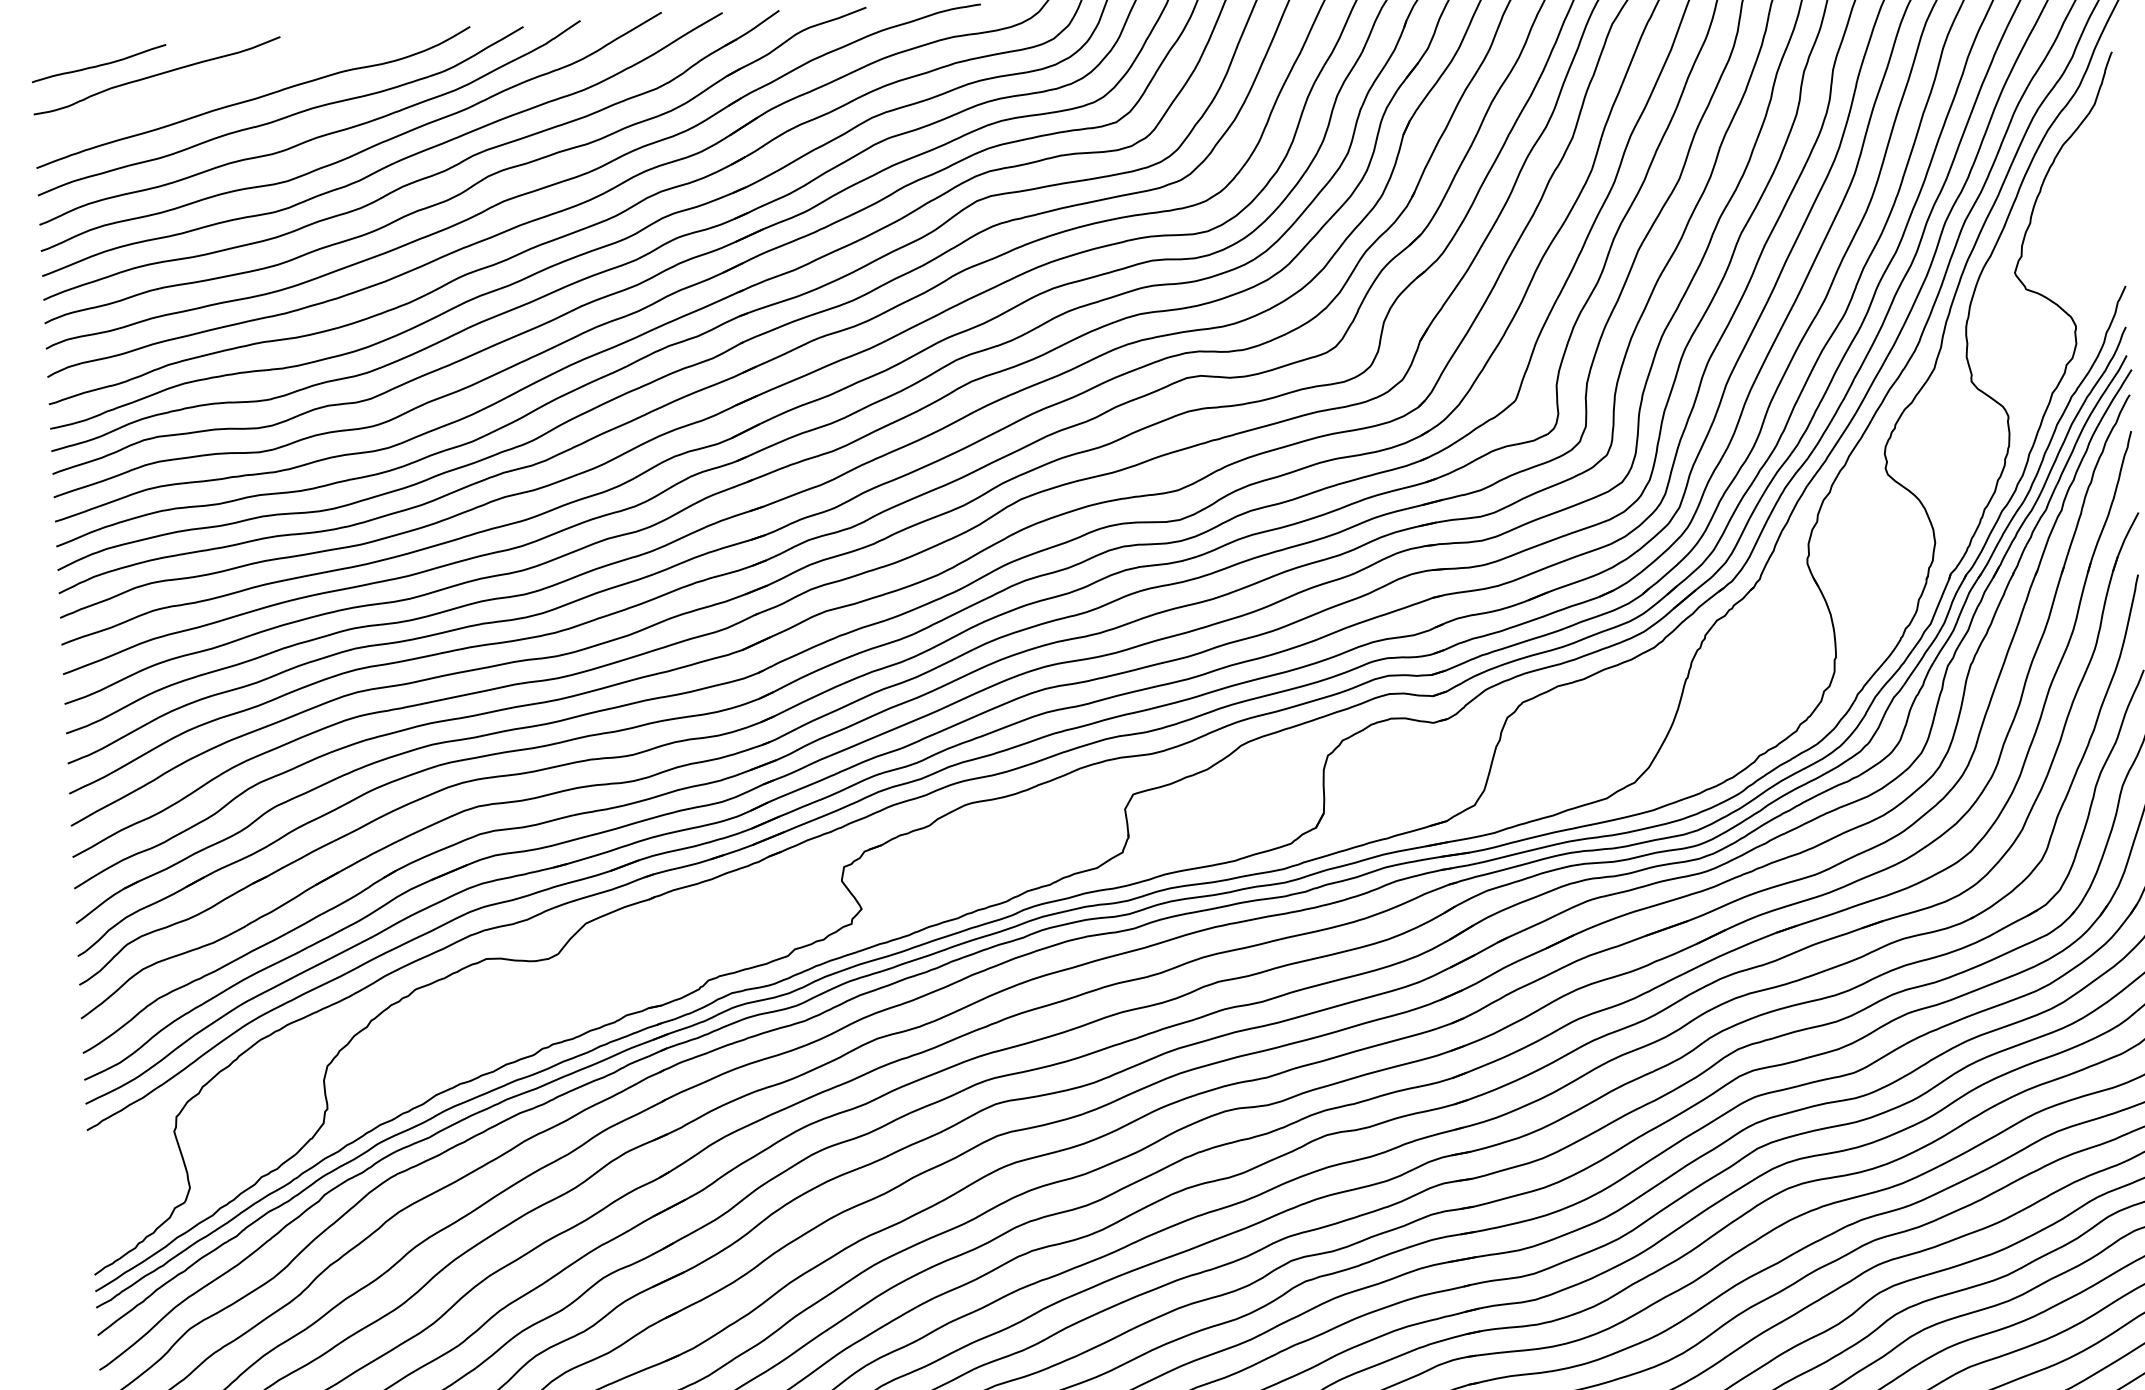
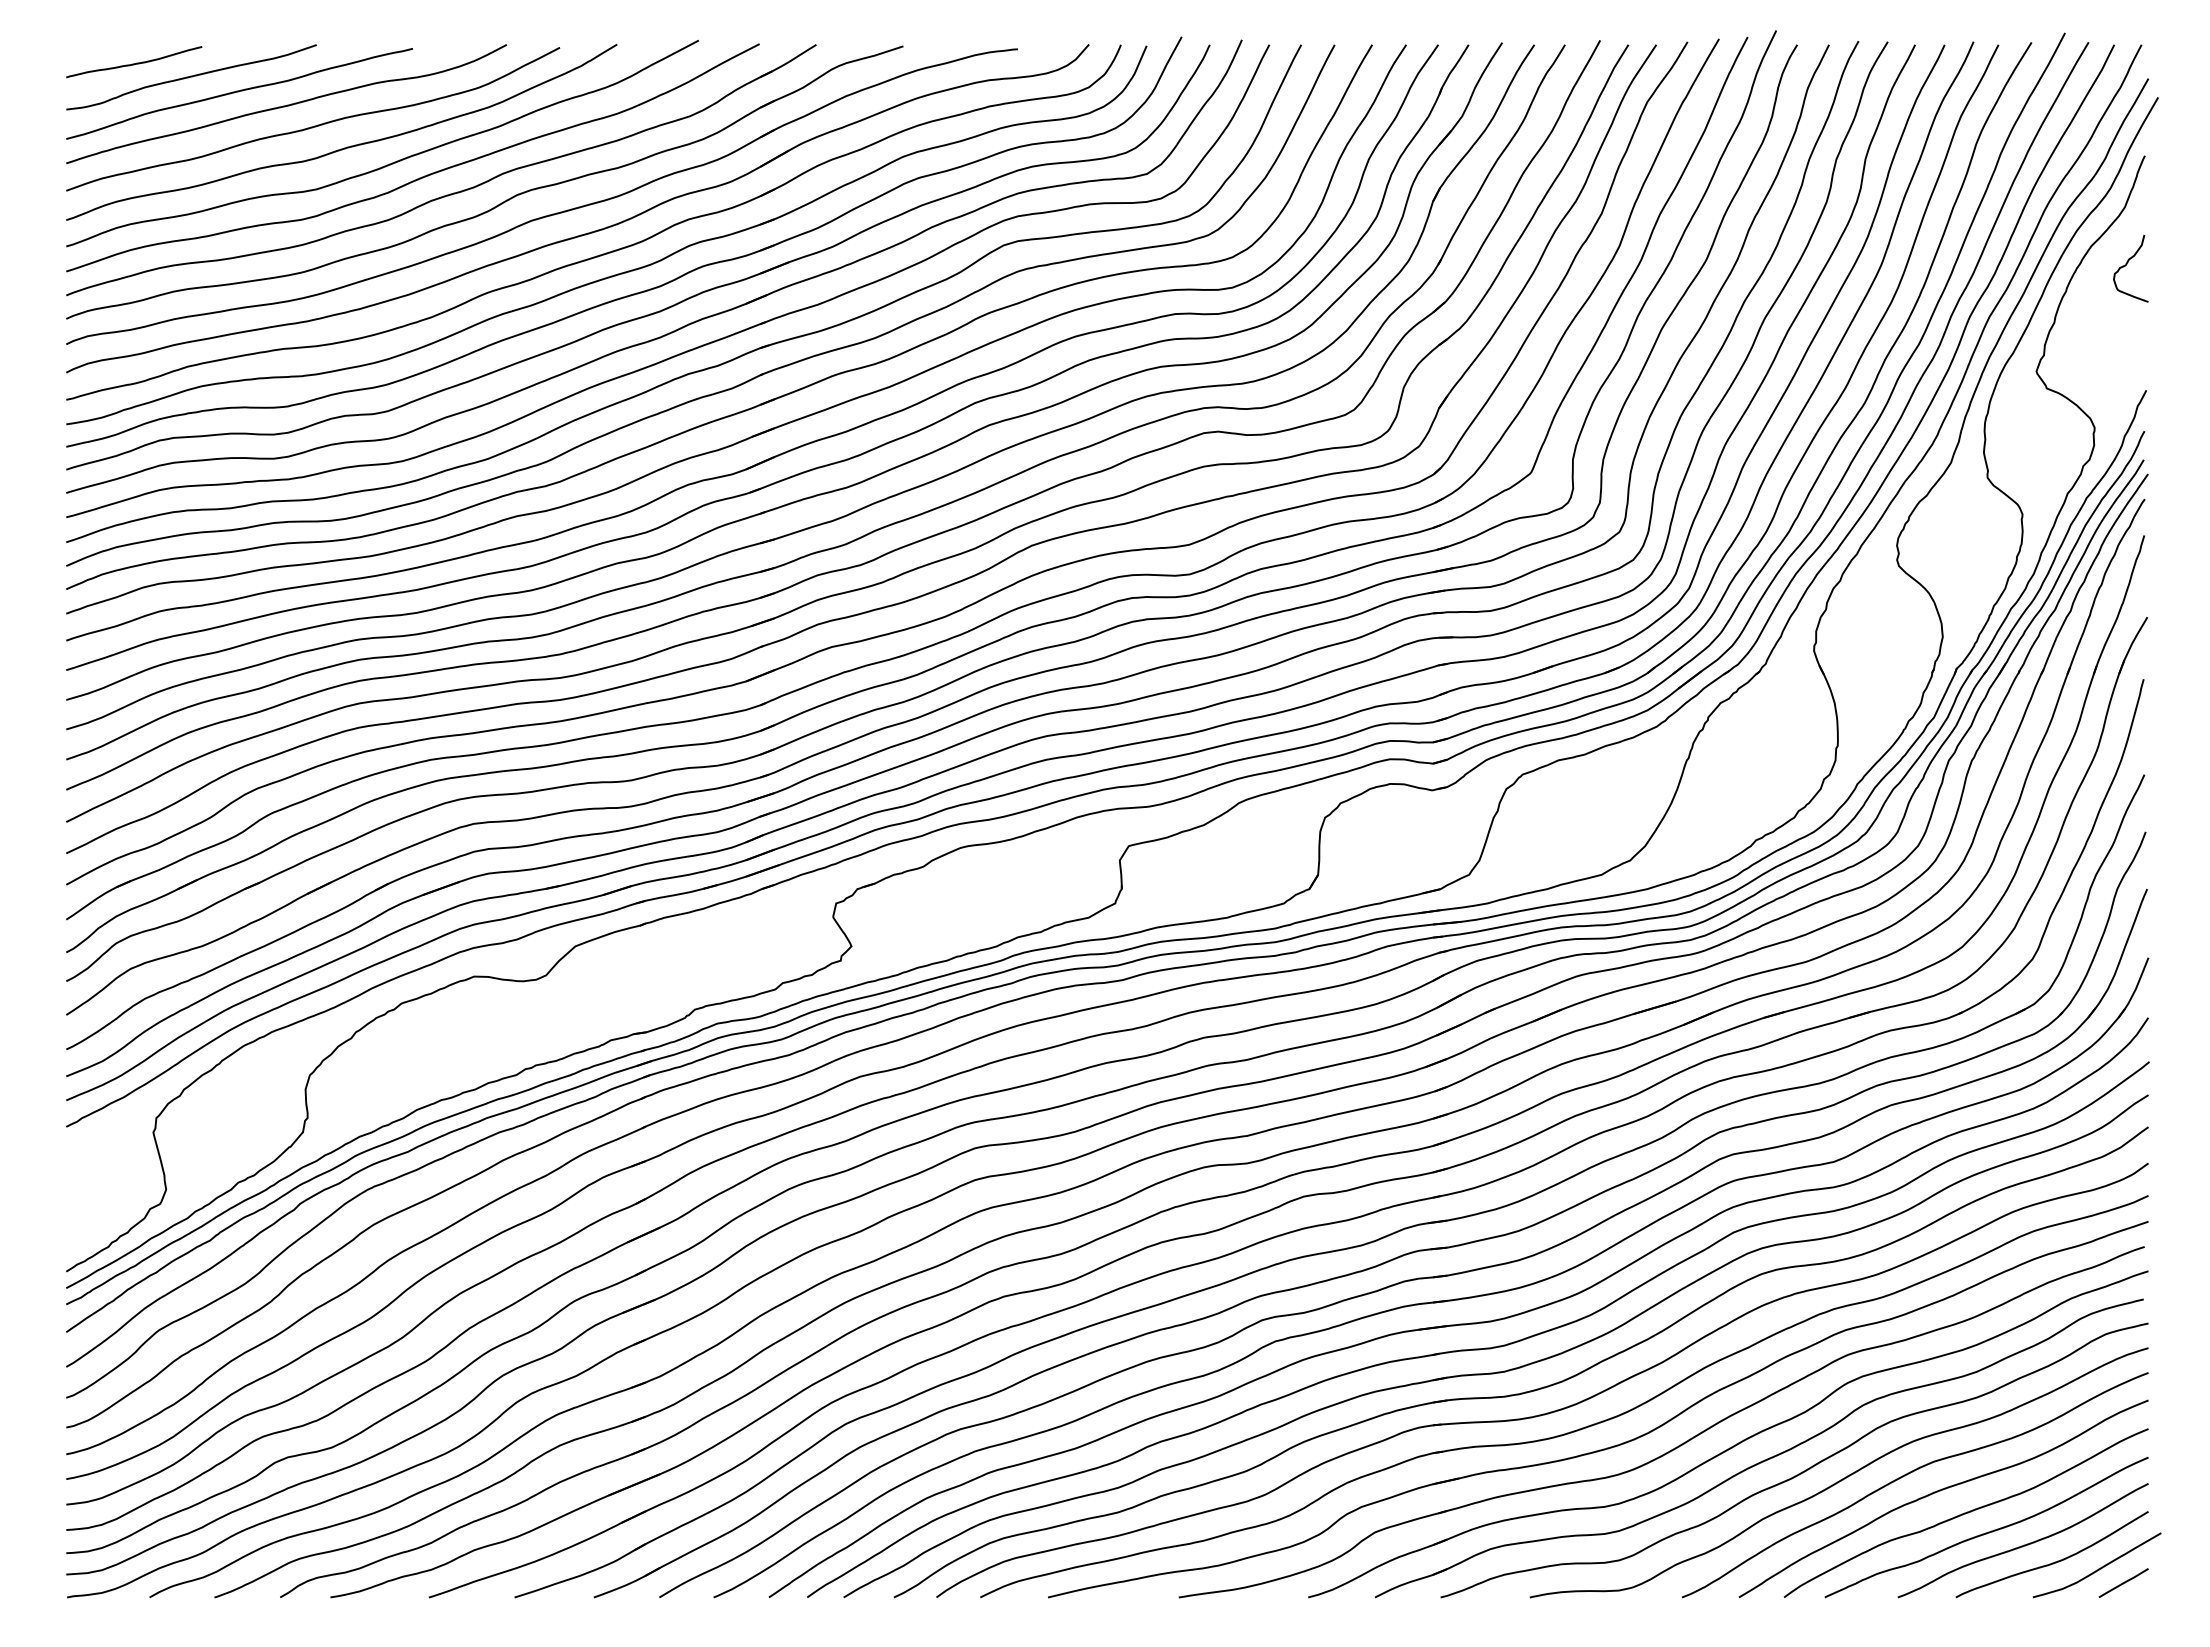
curve: (204, 88) -> (238, 92), added
curve: (2100, 161) -> (2127, 264), added

